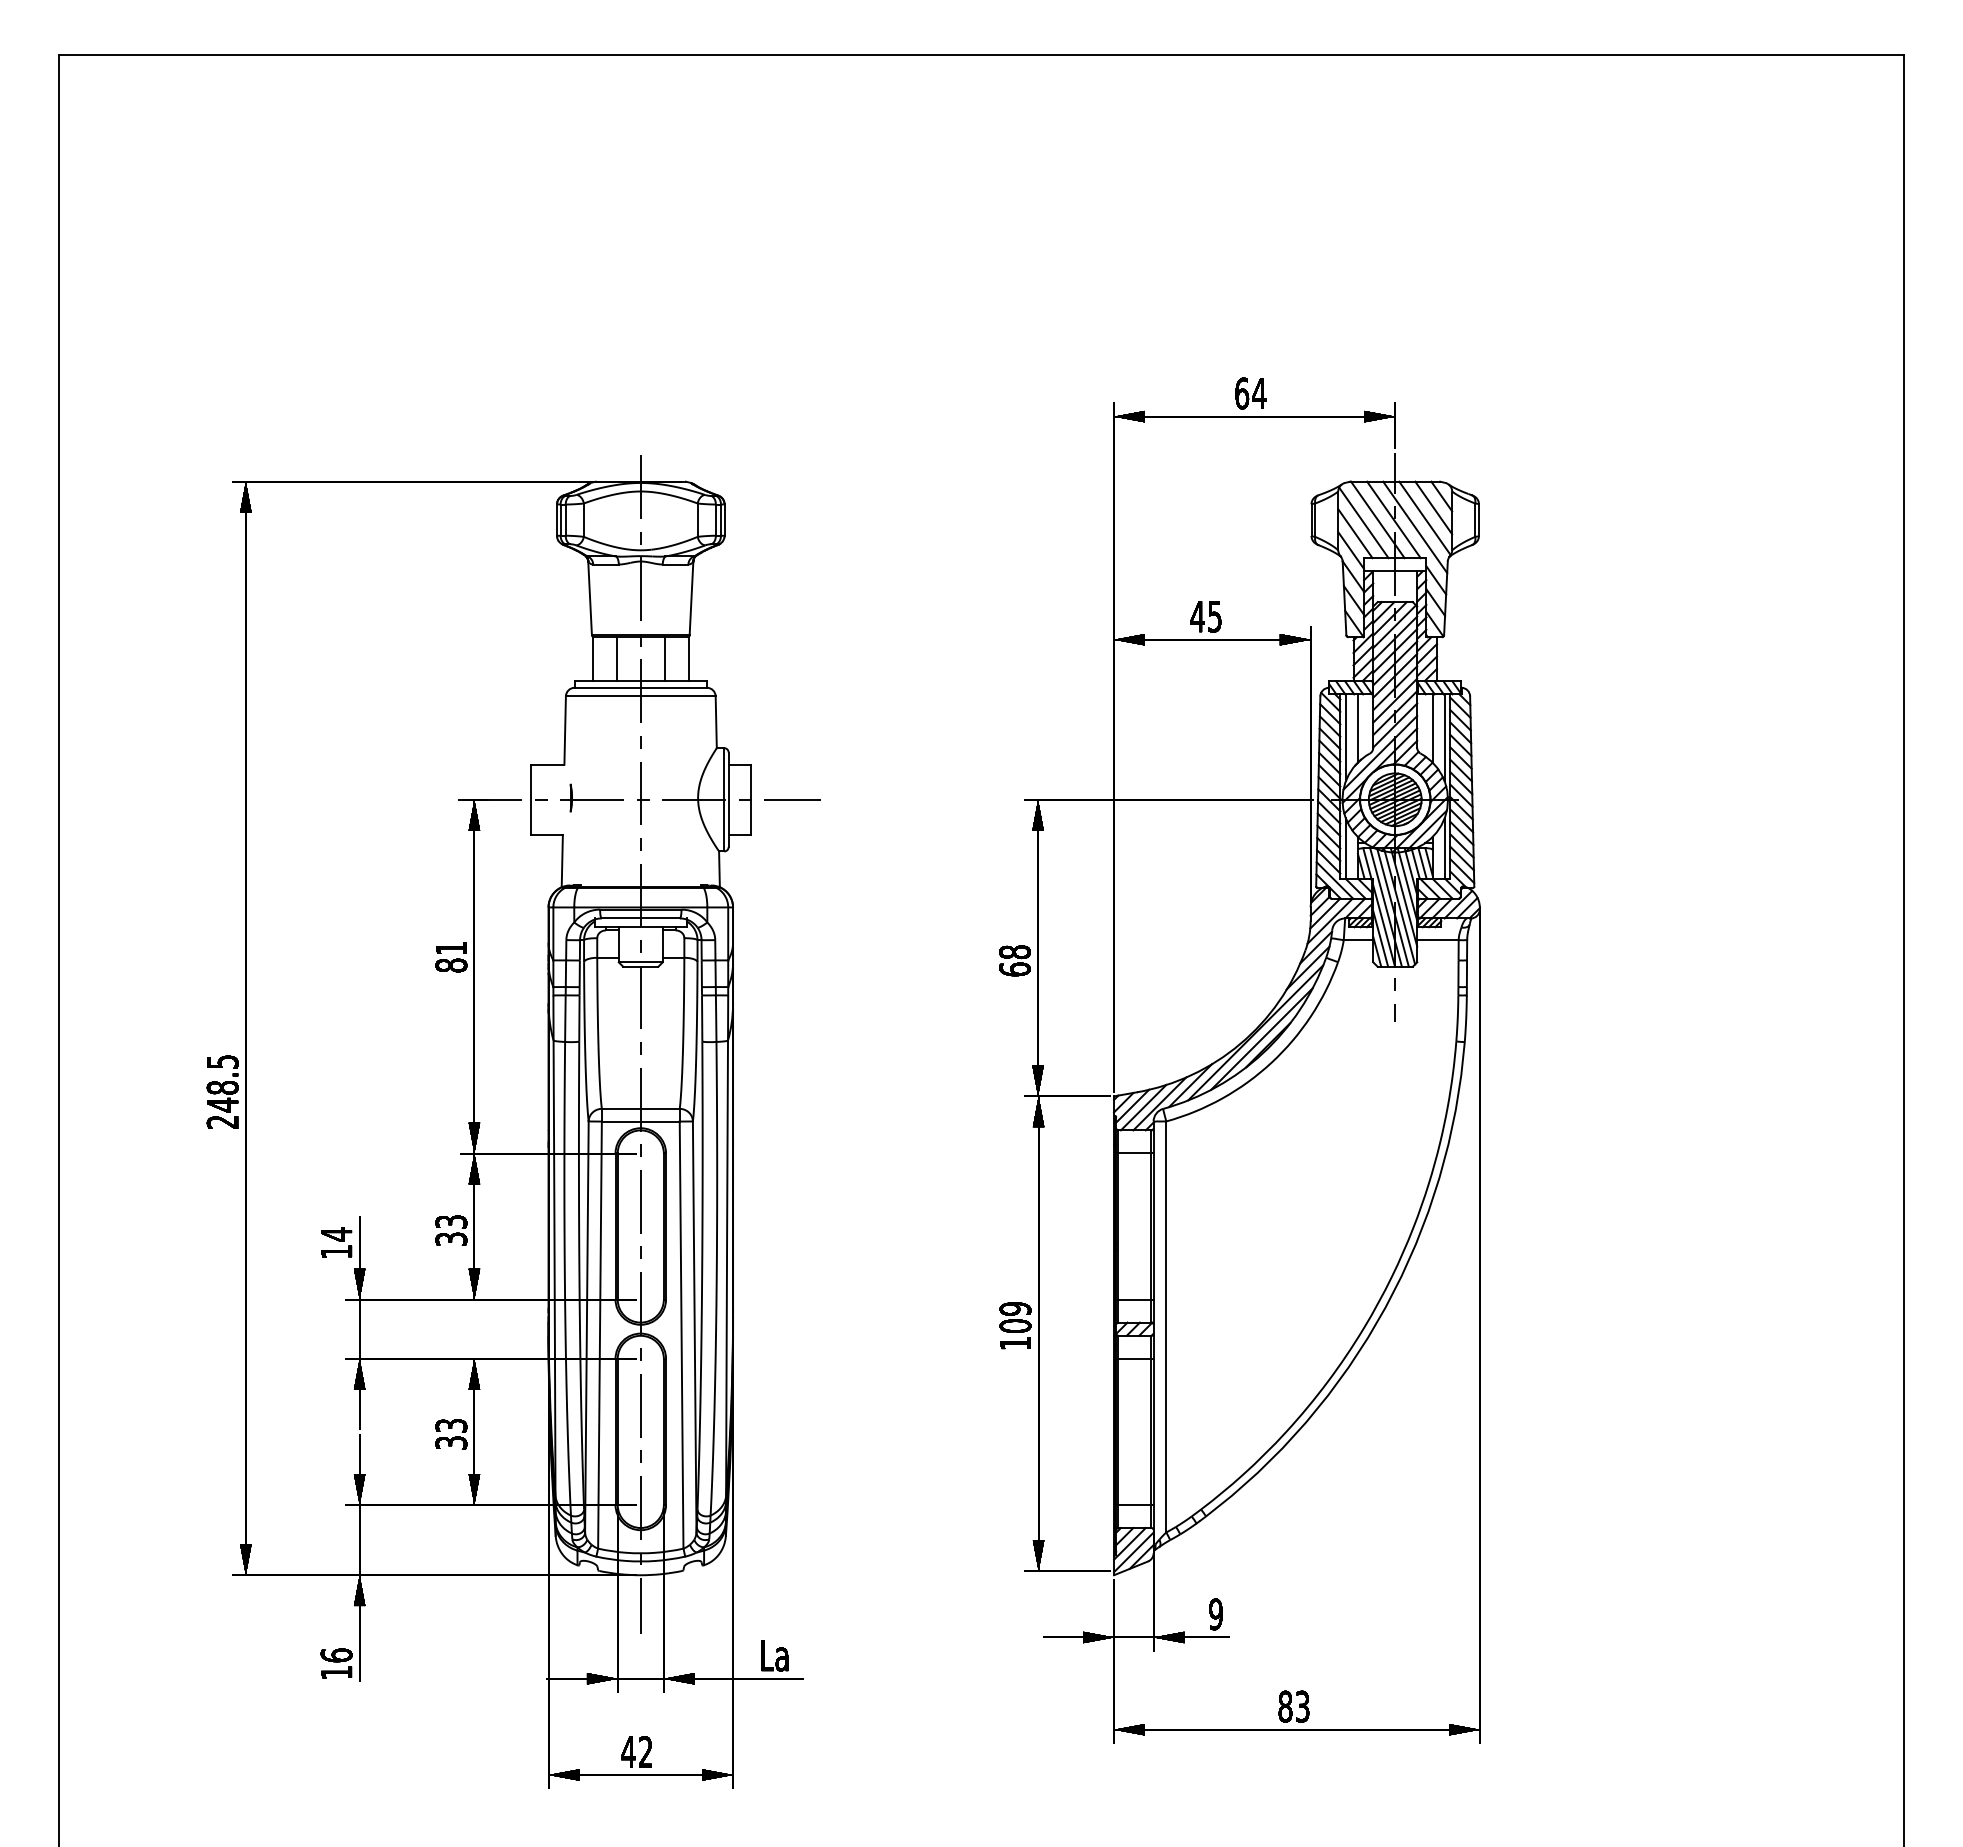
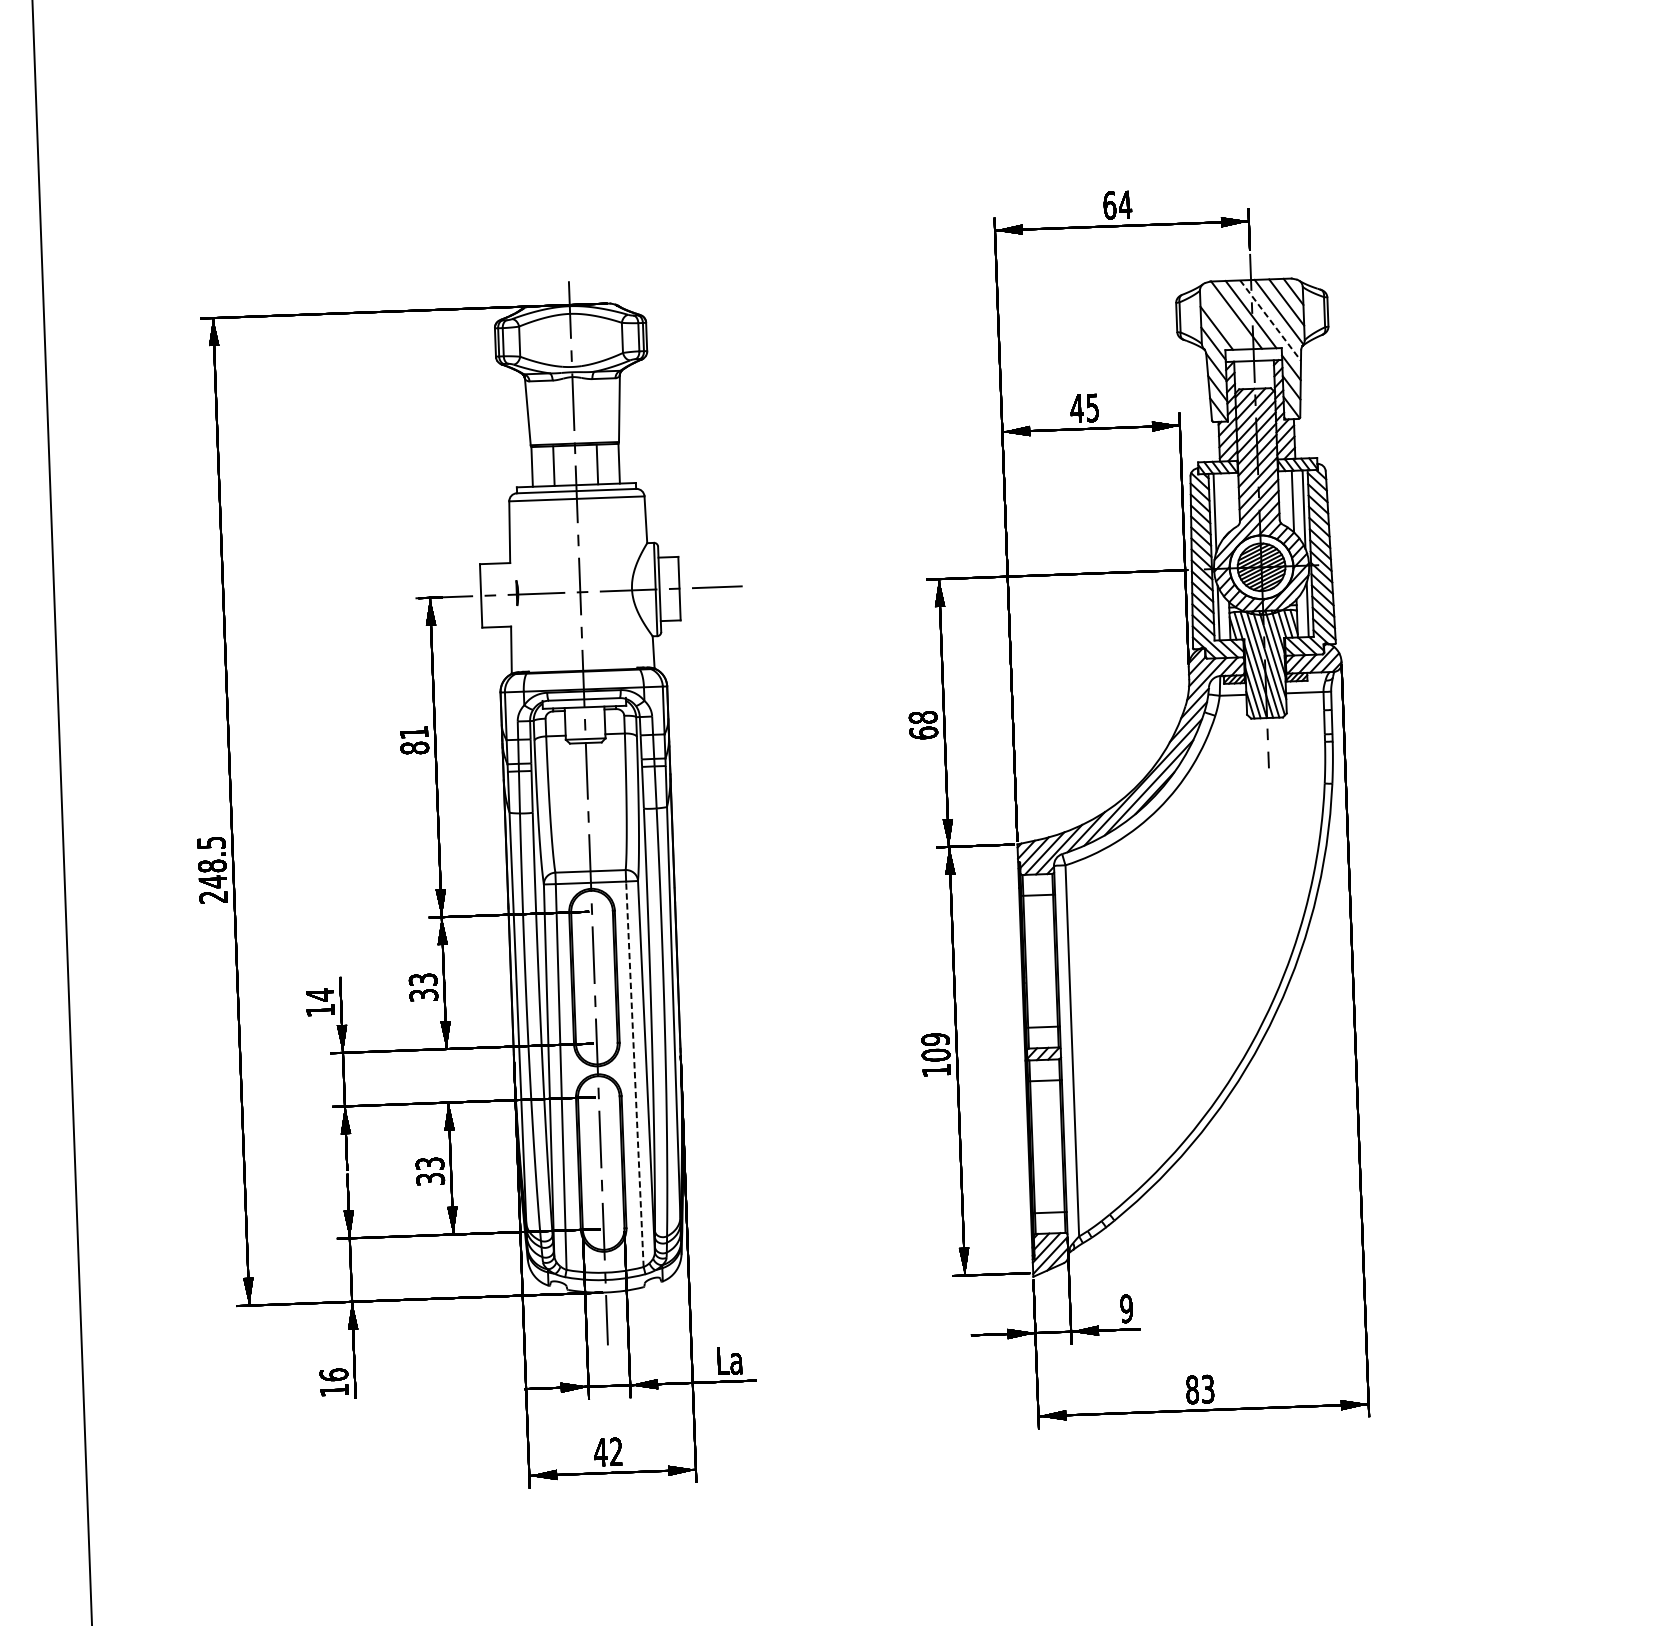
line: (1363, 522) -> (1223, 317), removed
line: (1415, 527) -> (1270, 320), solid -> dashed
line: (1357, 728) -> (1225, 504), removed
line: (681, 1335) -> (634, 1074), solid -> dashed

